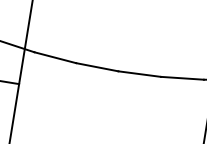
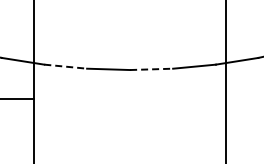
line: (55, 57) -> (65, 66), solid -> dashed
line: (139, 74) -> (151, 69), solid -> dashed

